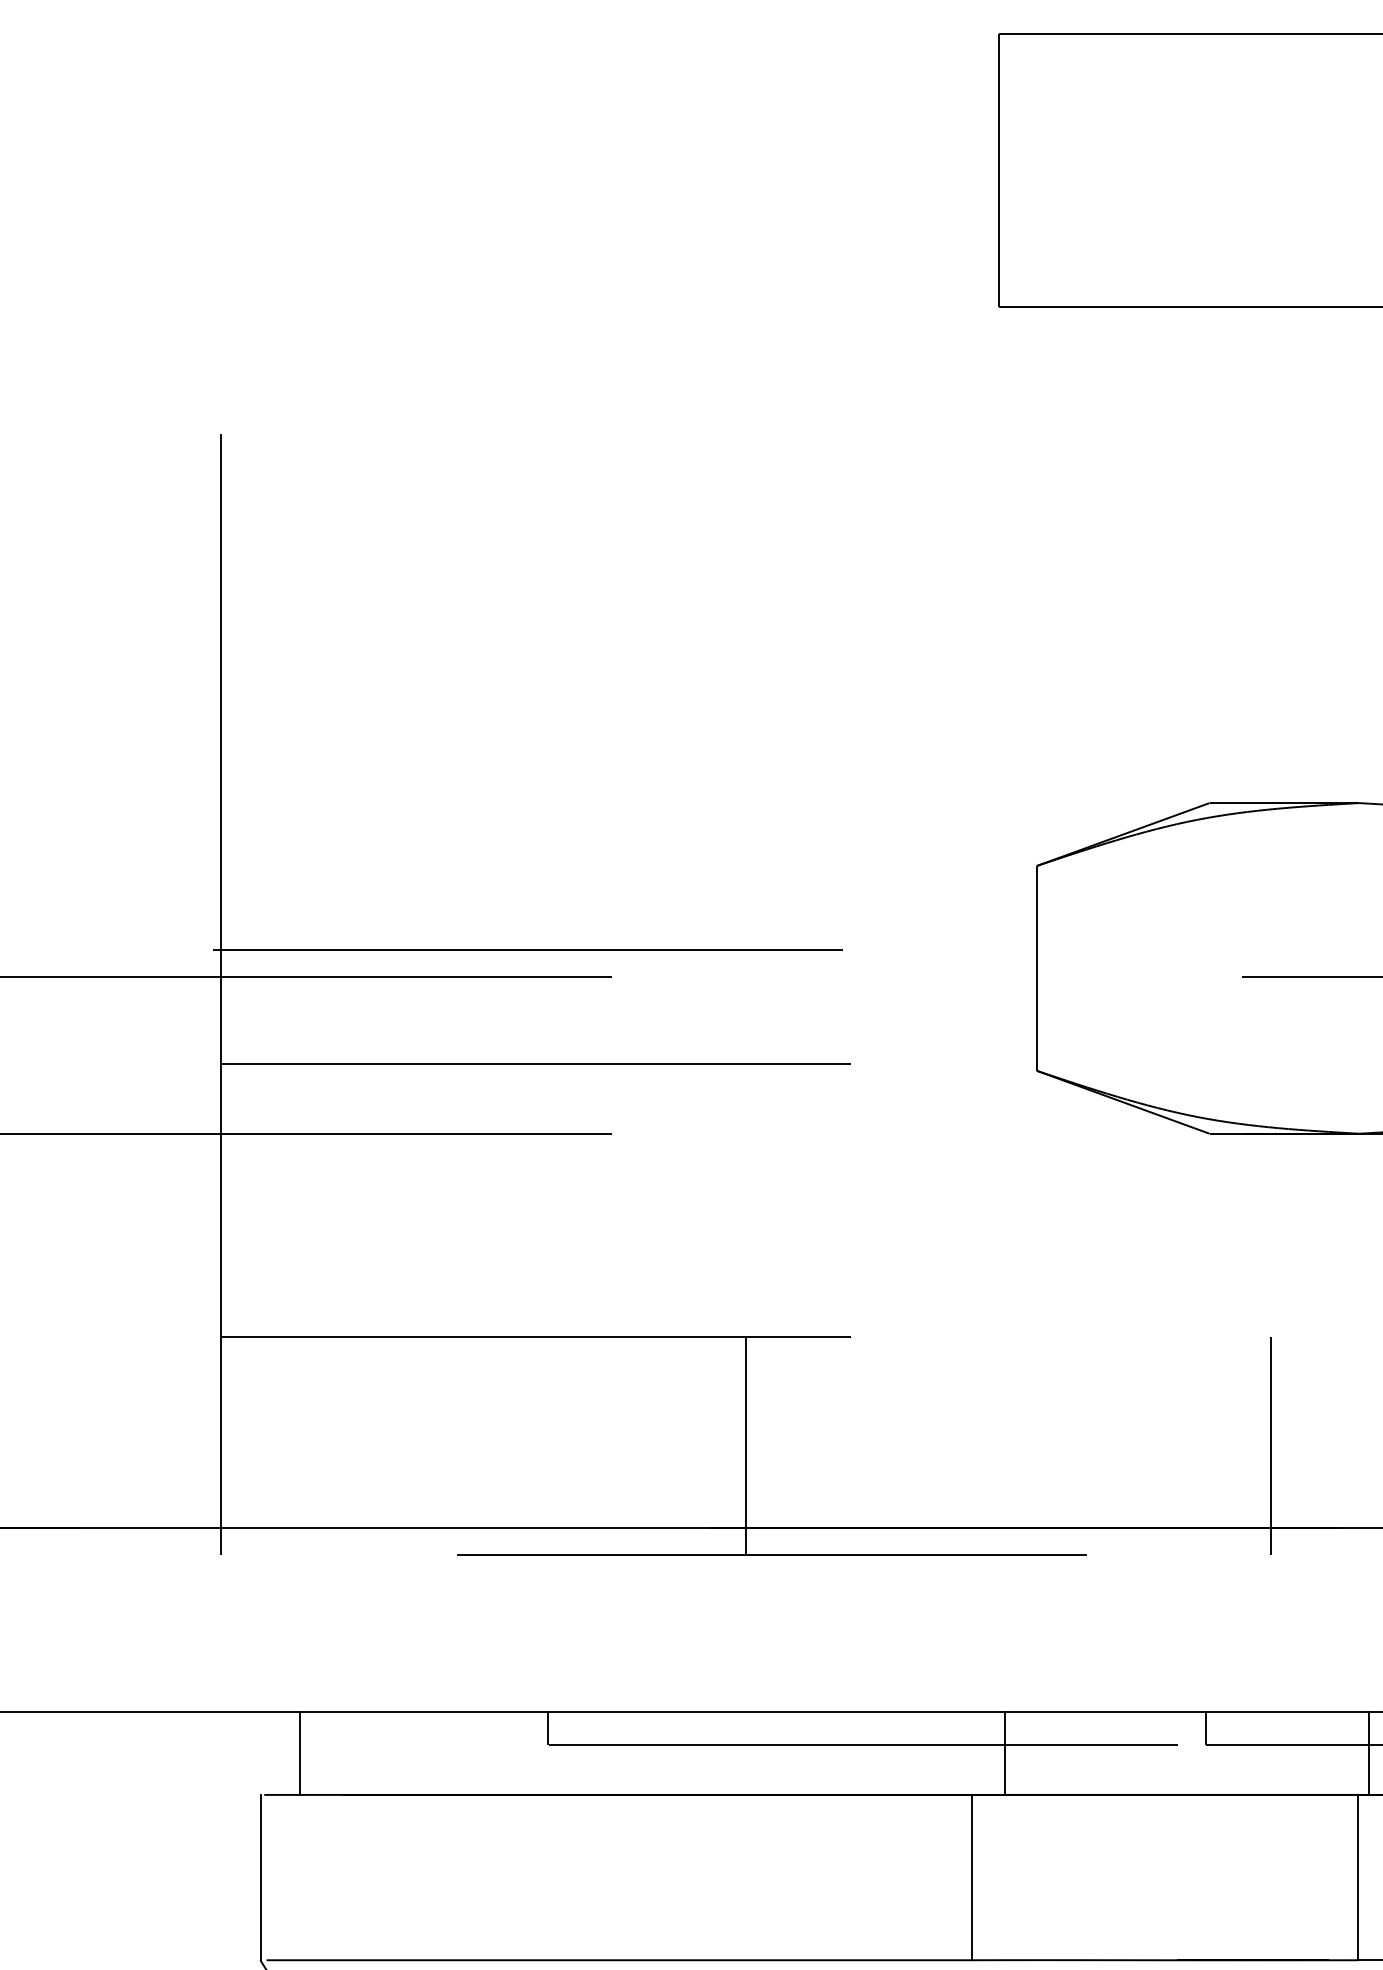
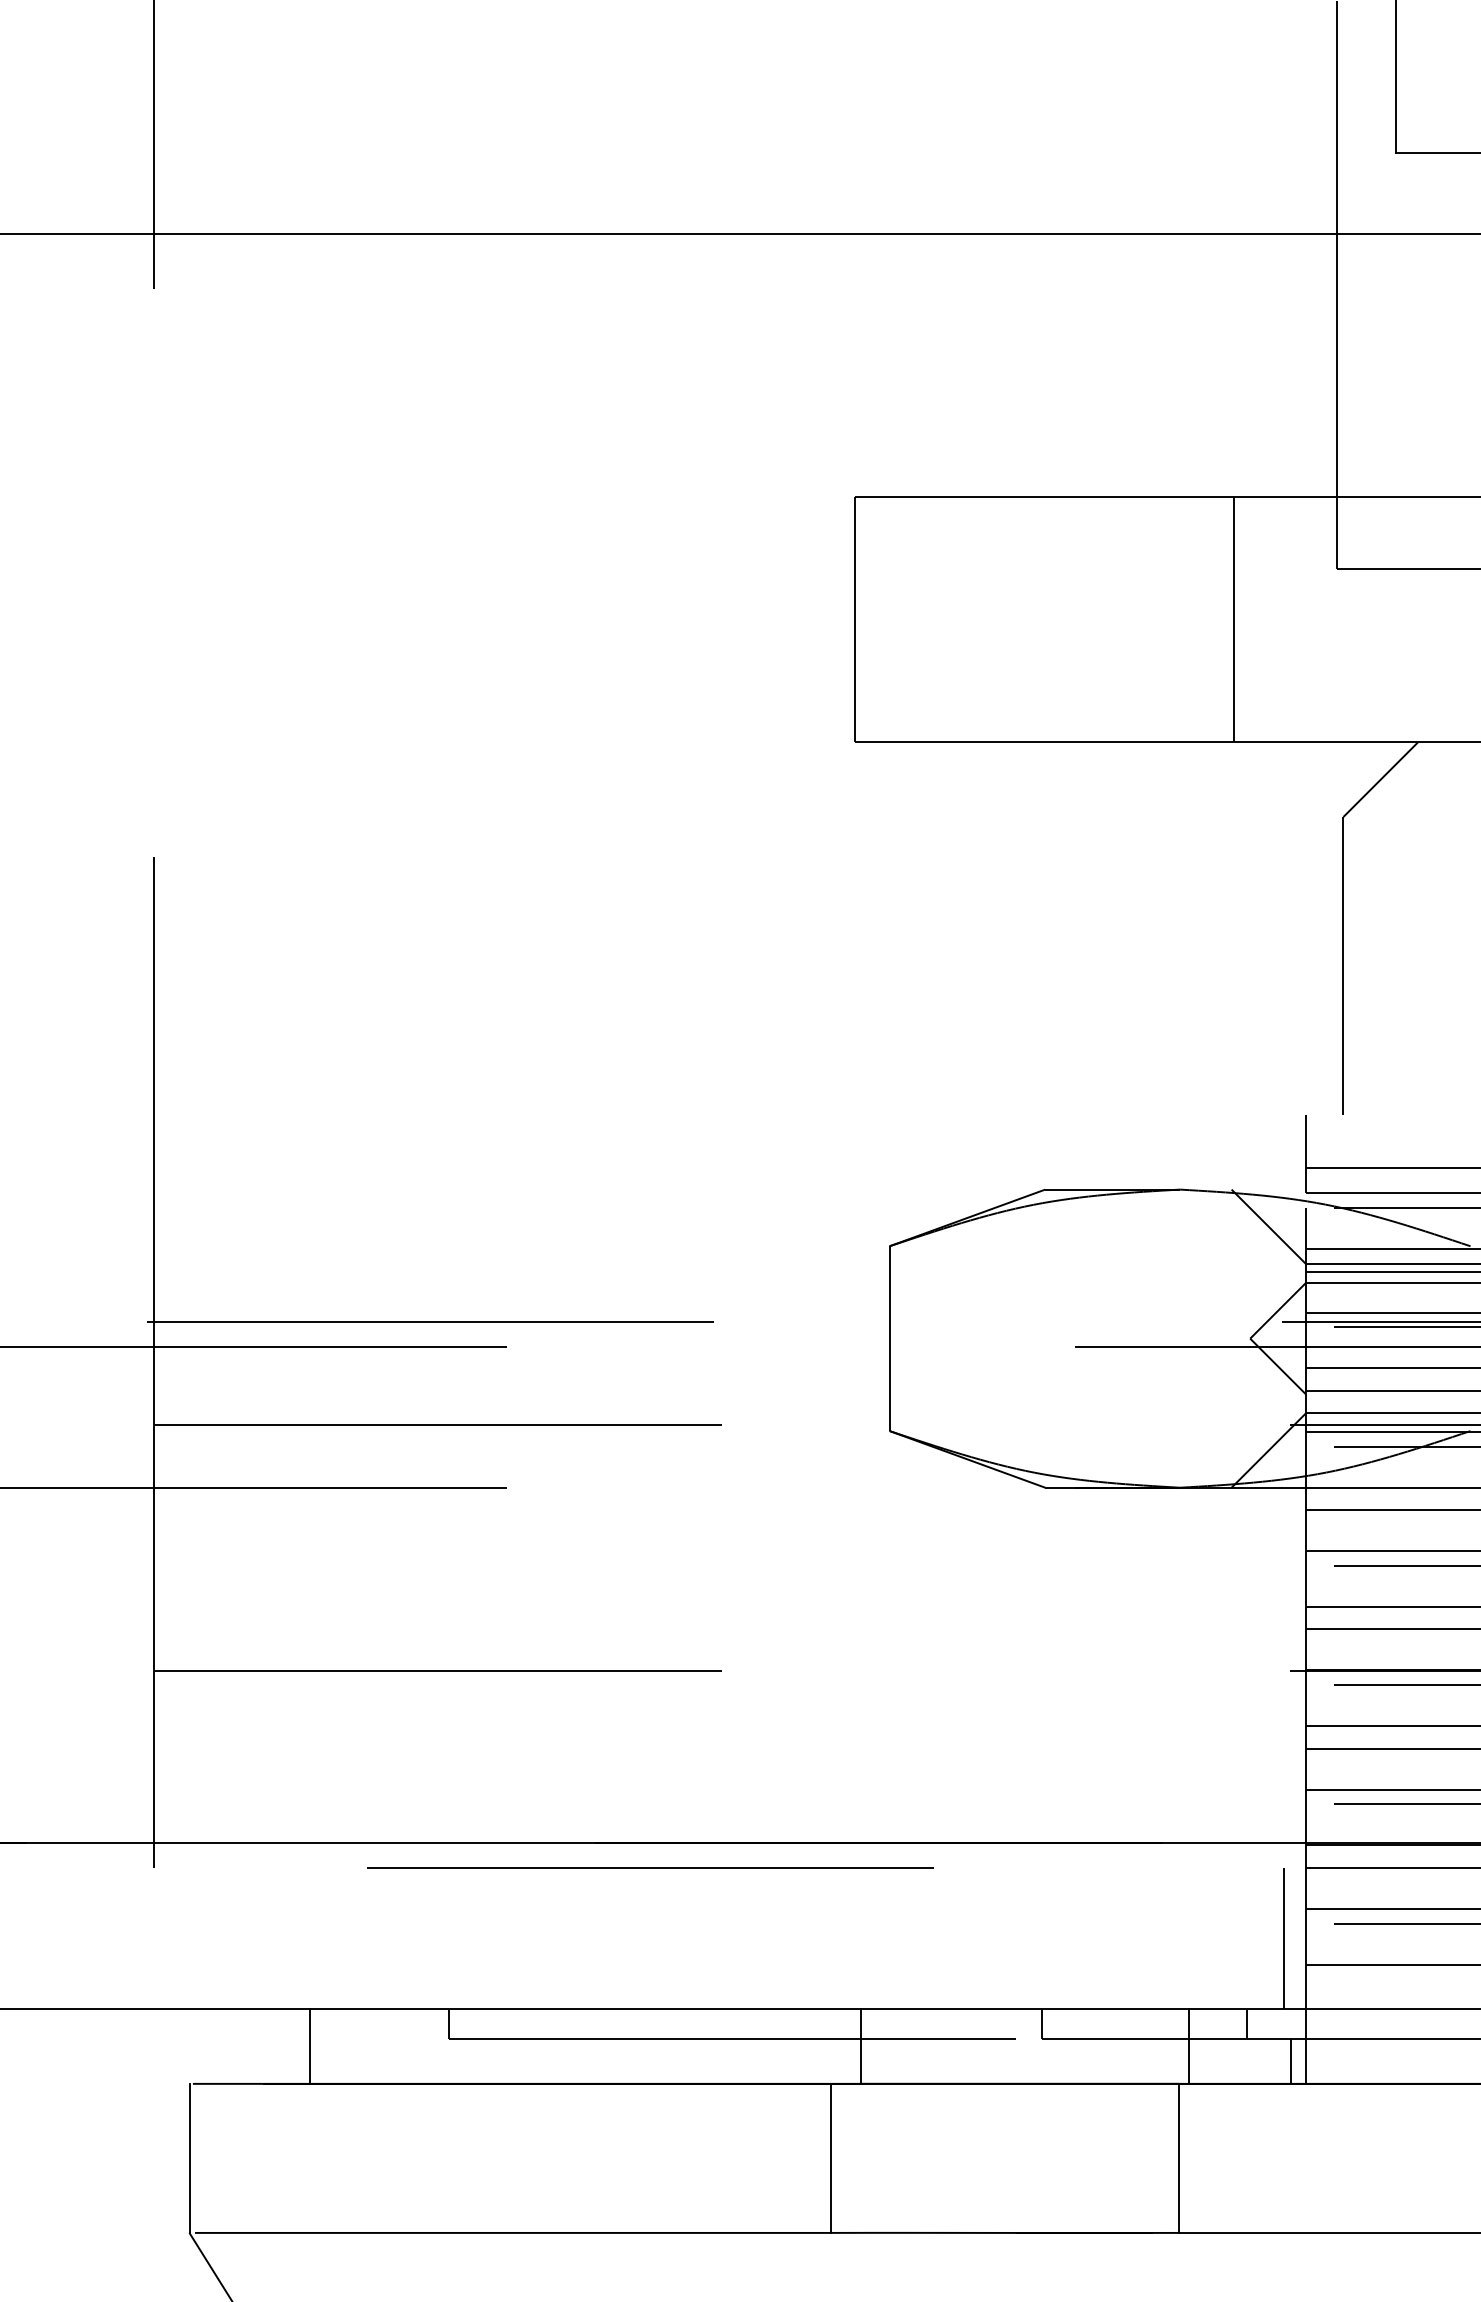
line: (746, 1446) -> (627, 1769), removed
line: (1270, 1446) -> (1100, 1769), removed
line: (300, 1753) -> (309, 2046), moved

